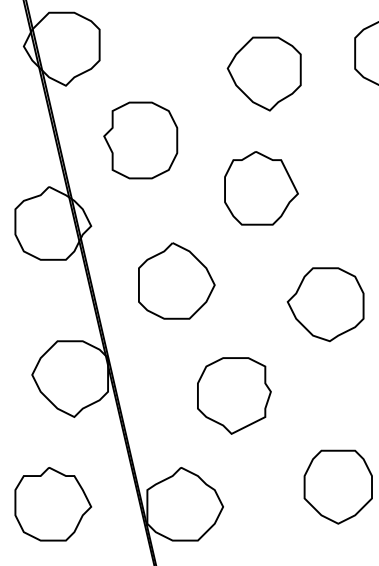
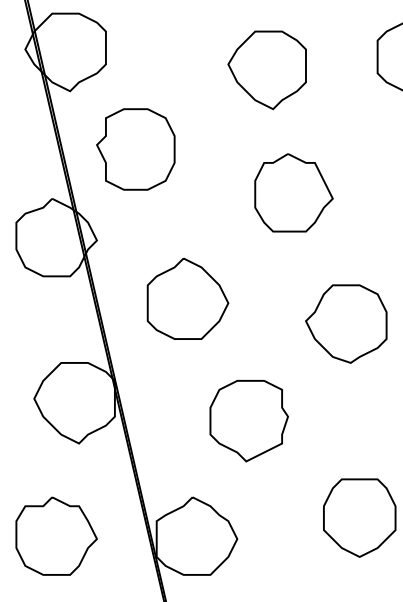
part: (263, 73) -> (266, 69), moved
part: (140, 140) -> (135, 149), moved
part: (261, 188) -> (294, 193), moved

